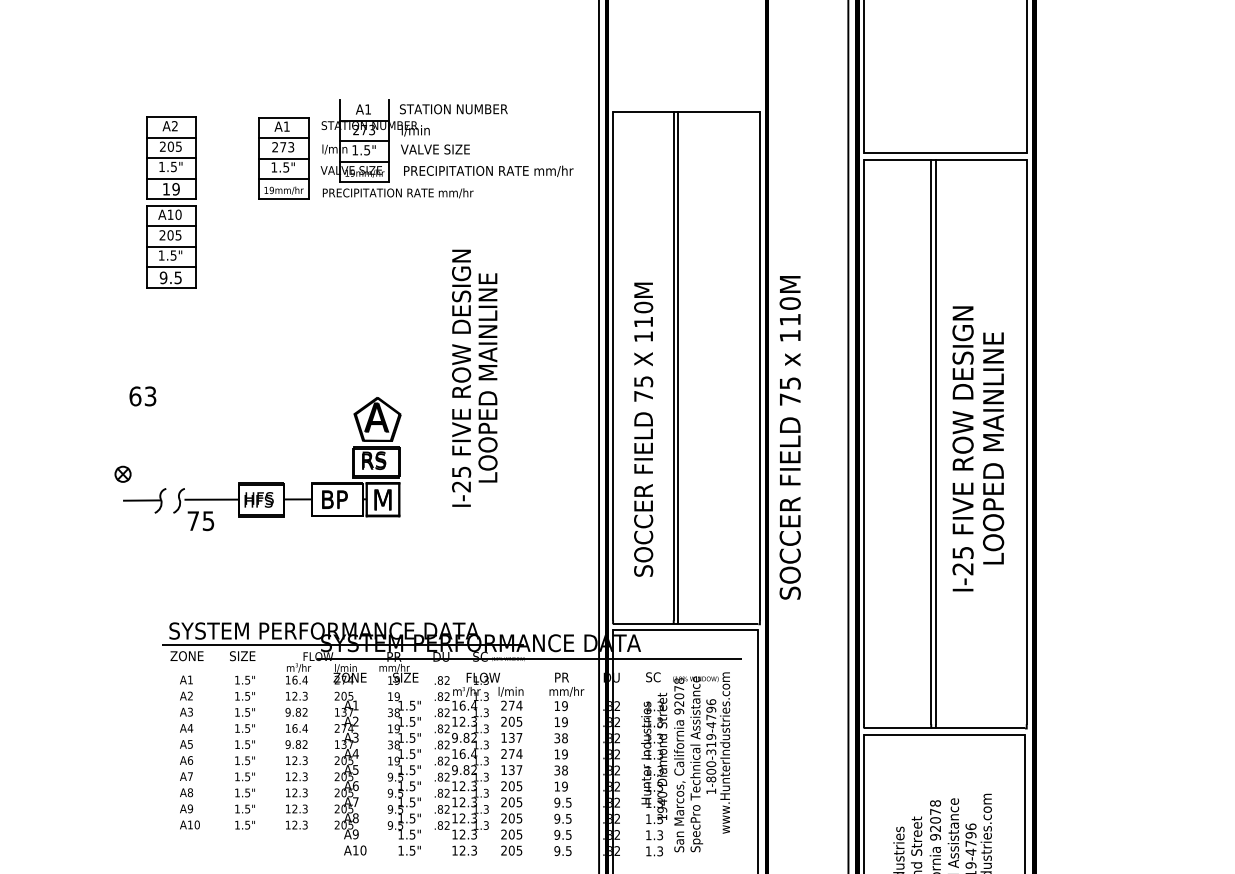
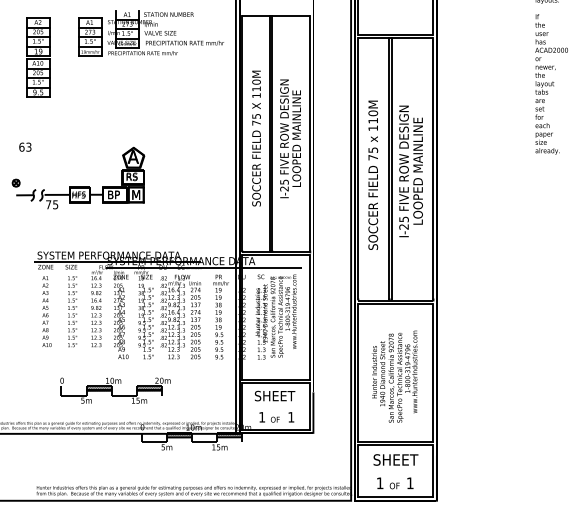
text: (474, 377) -> (290, 138), moved
text: (643, 429) -> (256, 138), moved
text: (790, 436) -> (373, 174), moved

